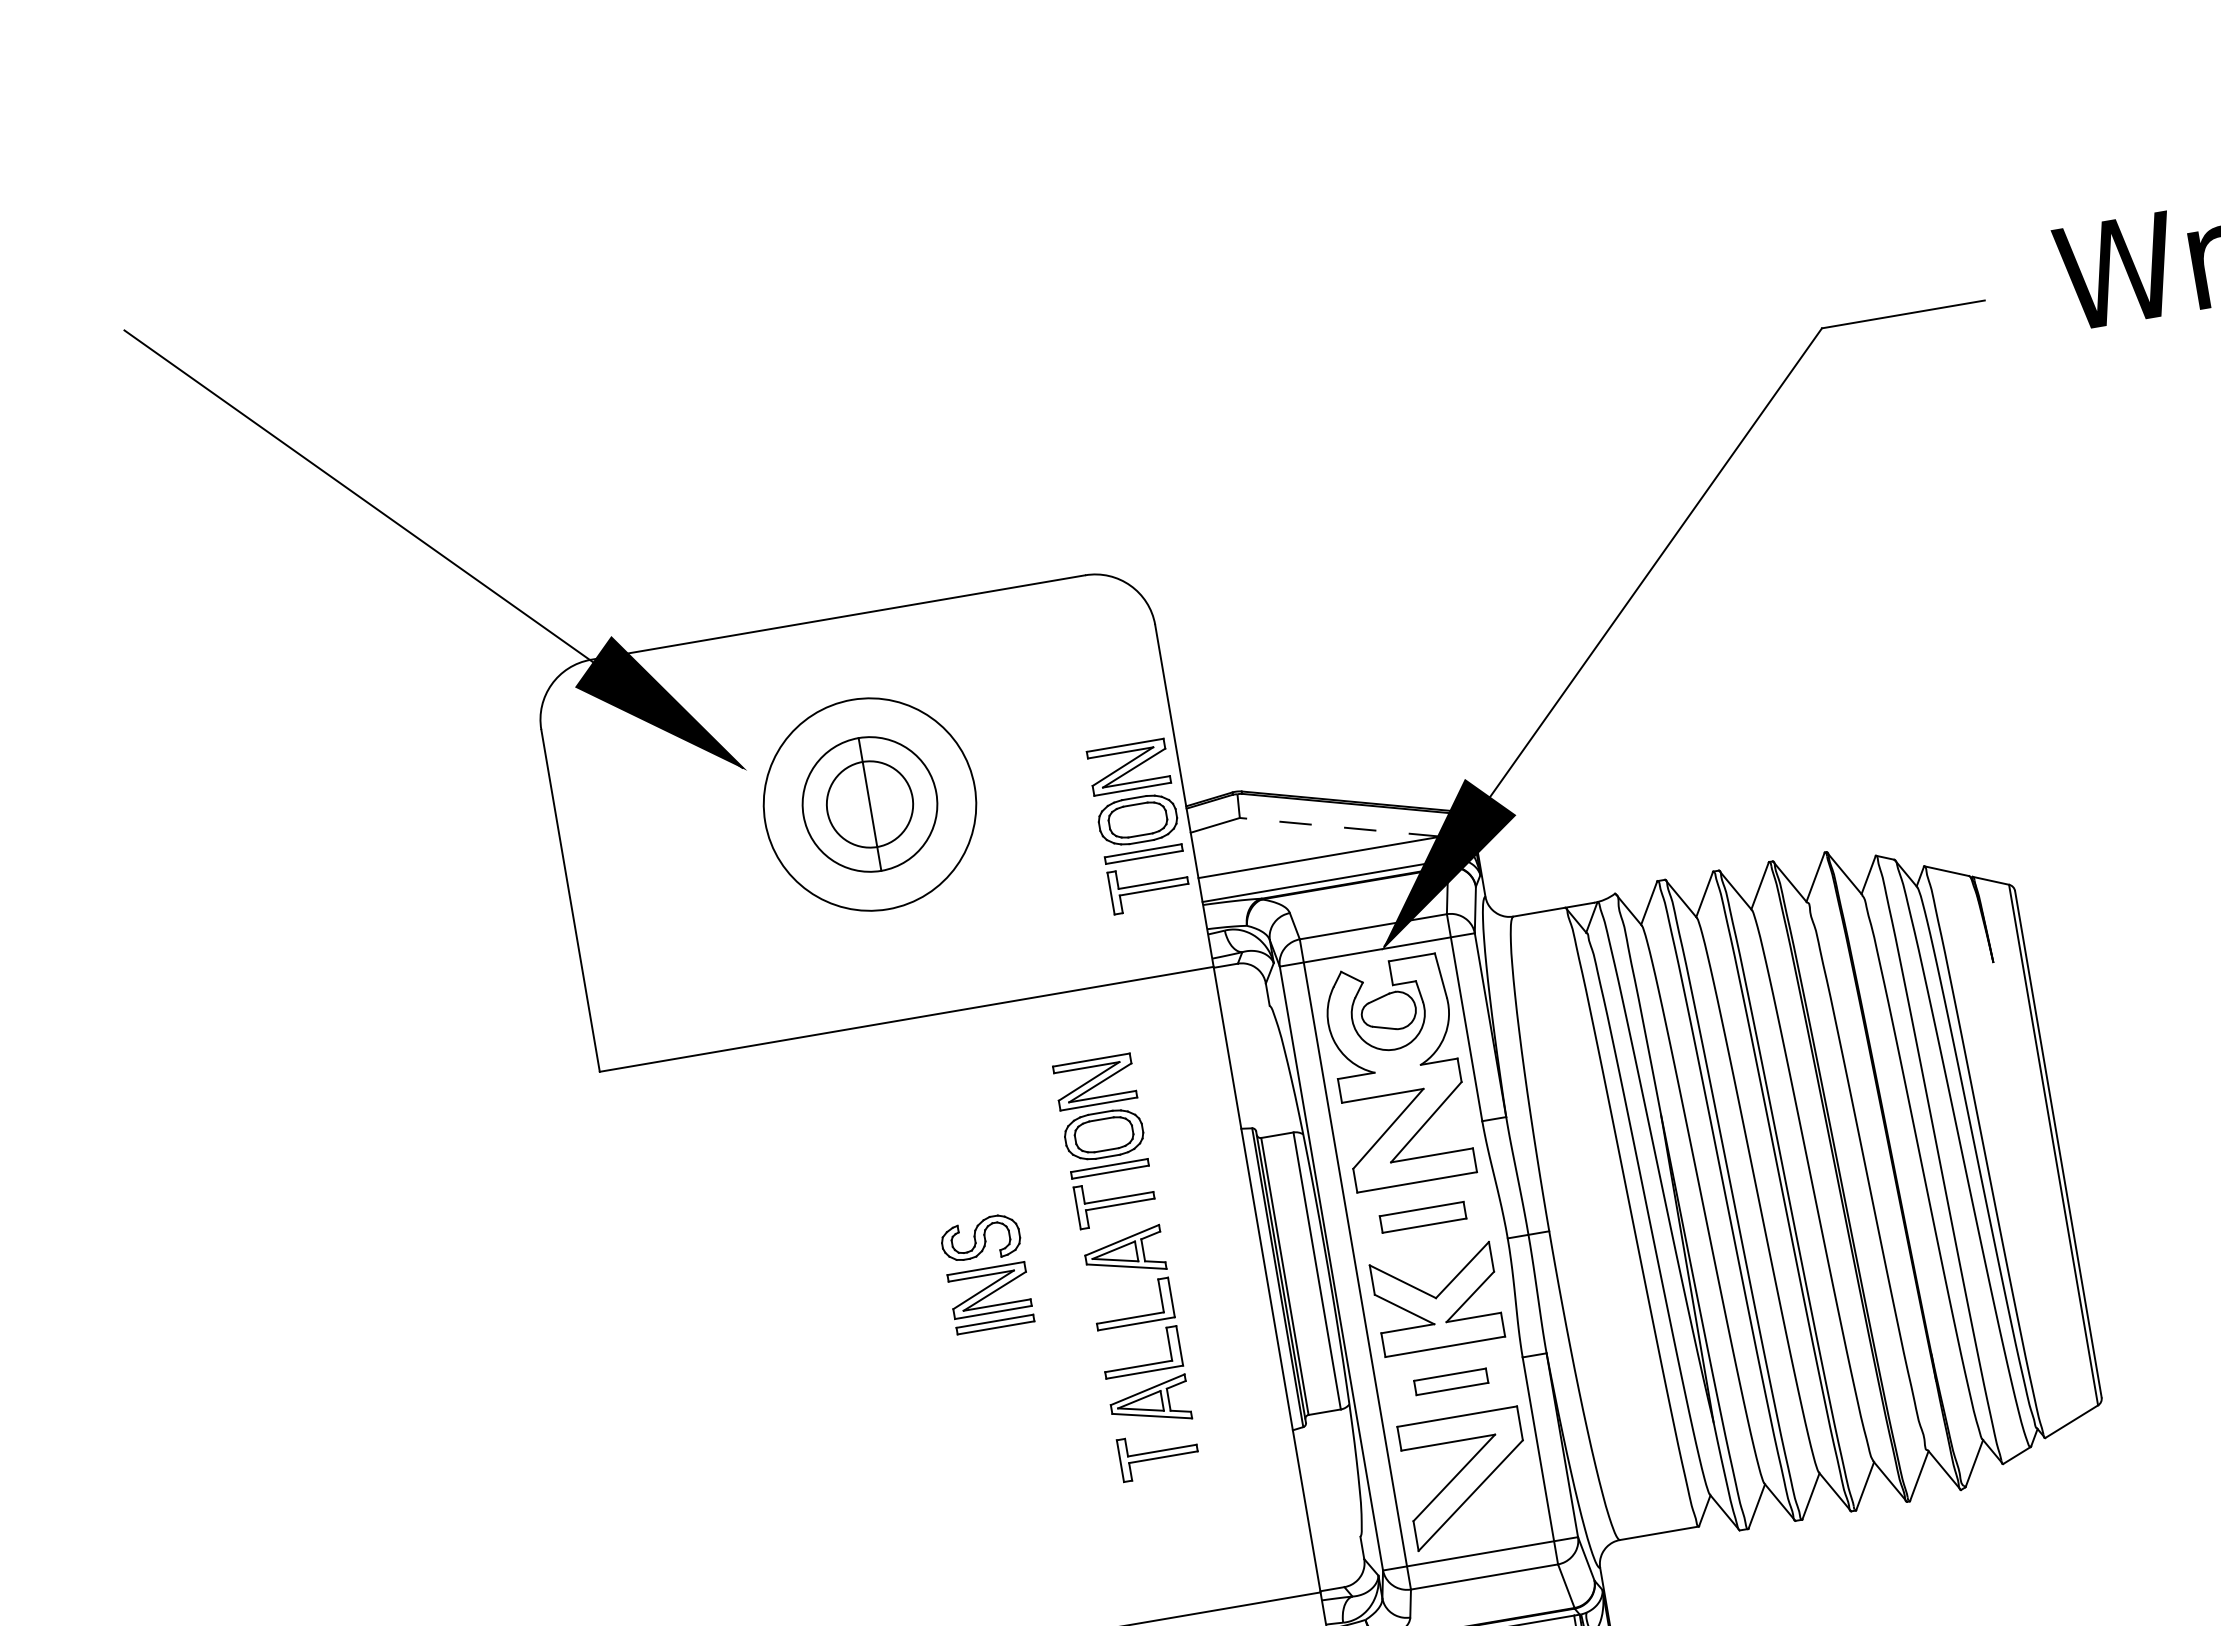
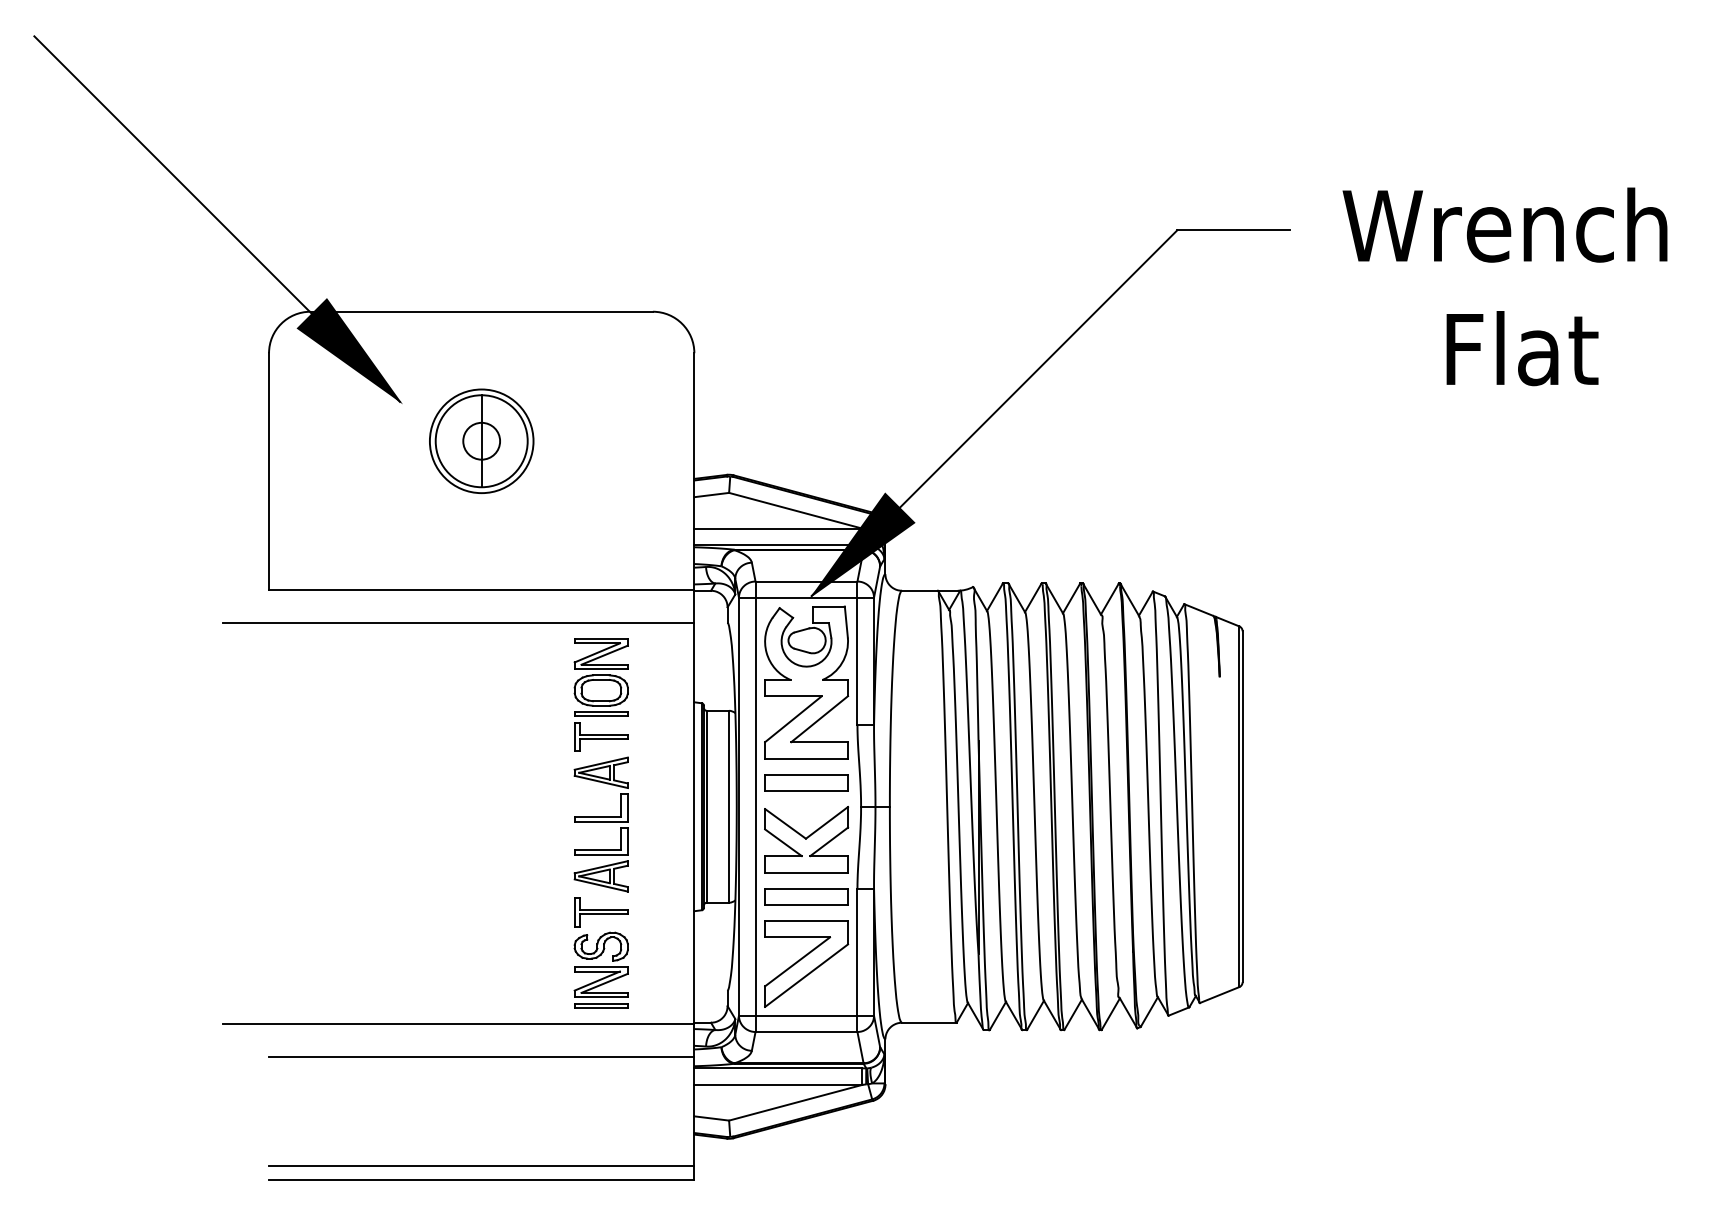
circle: (869, 803) -> (481, 440), size x0.62
circle: (869, 804) -> (481, 441), size x0.71
part: (1137, 825) -> (659, 486), removed
line: (1339, 826) -> (795, 510), dashed -> solid
line: (881, 1073) -> (458, 623), added
part: (1422, 1216) -> (806, 782), size x1.43
part: (985, 1272) -> (600, 969), moved
part: (1451, 1381) -> (806, 896), size x1.67

